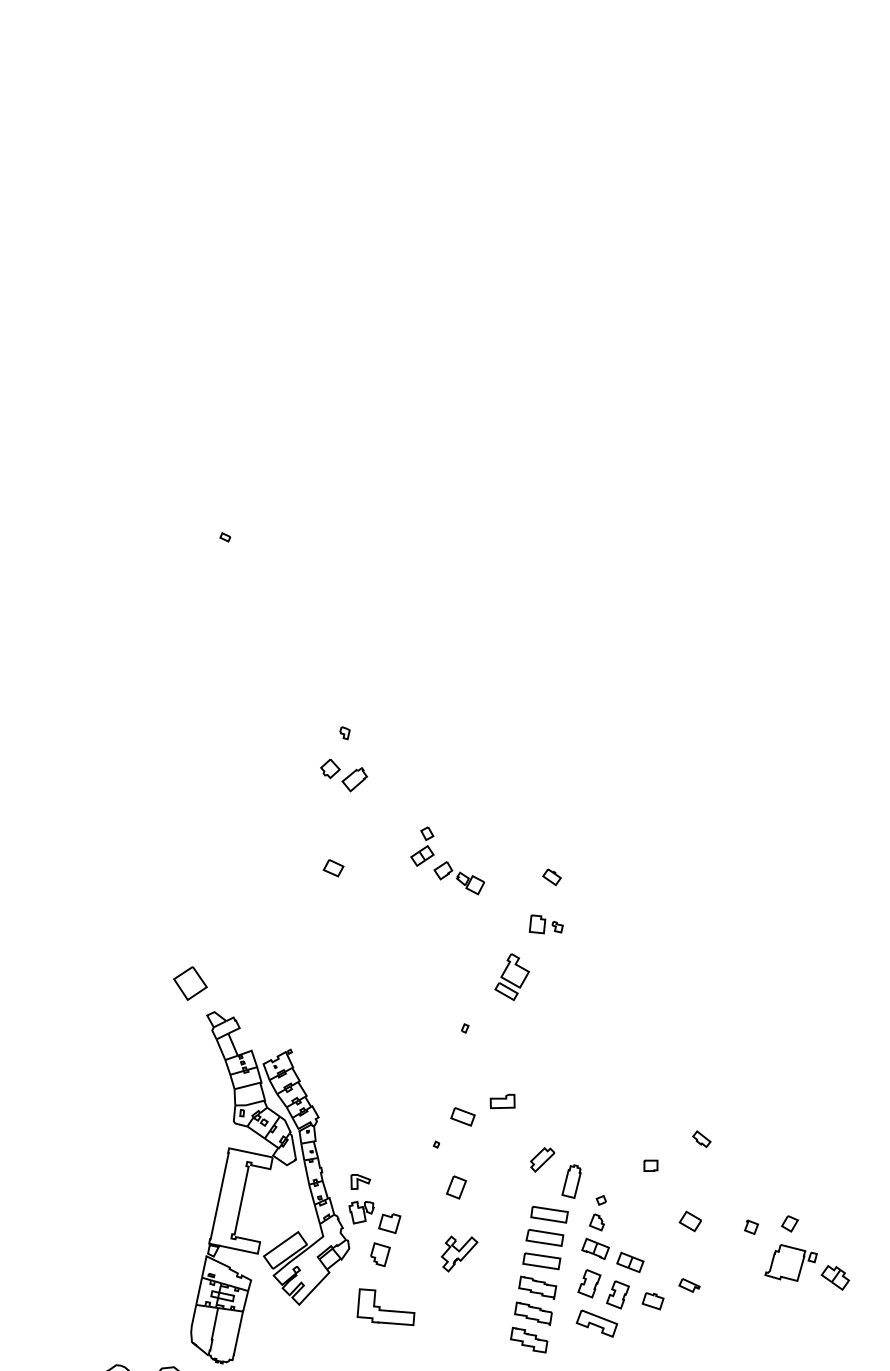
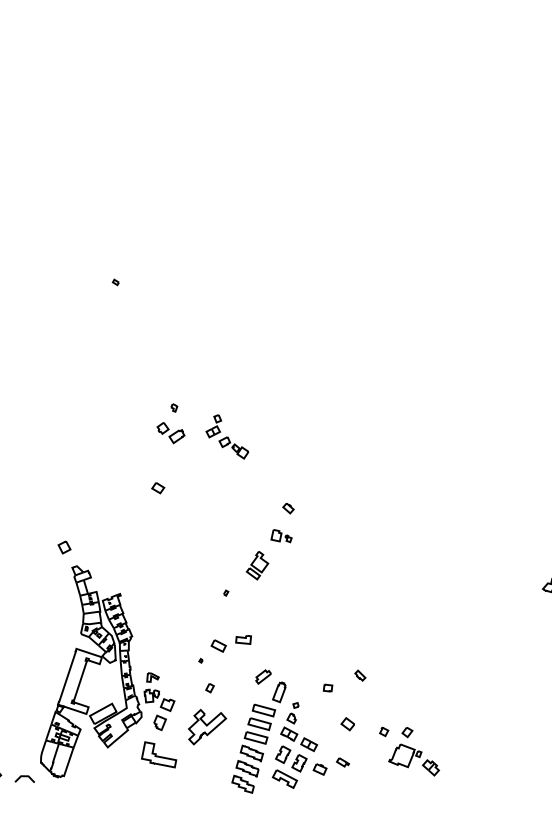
part: (446, 860) -> (227, 436), moved
part: (190, 983) -> (64, 547), size x0.62
part: (455, 1188) -> (209, 688), size x0.62
part: (459, 1253) -> (207, 727), size x1.67

